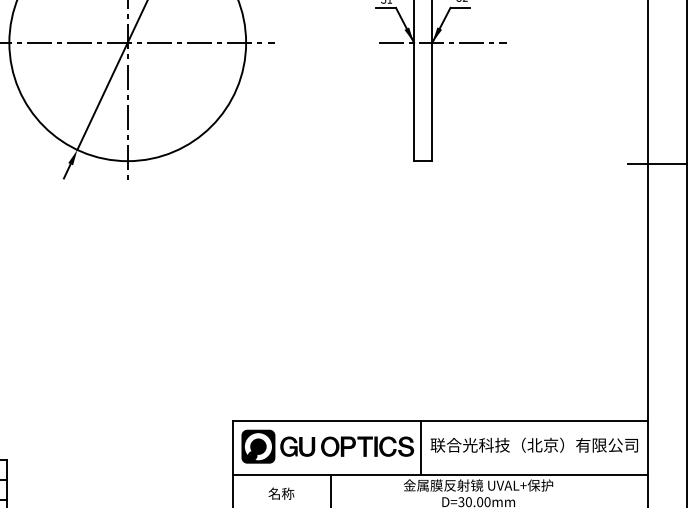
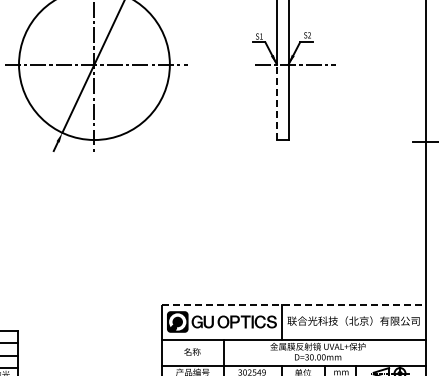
line: (413, 102) -> (276, 102), solid -> dashed
line: (441, 420) -> (294, 305), solid -> dashed

